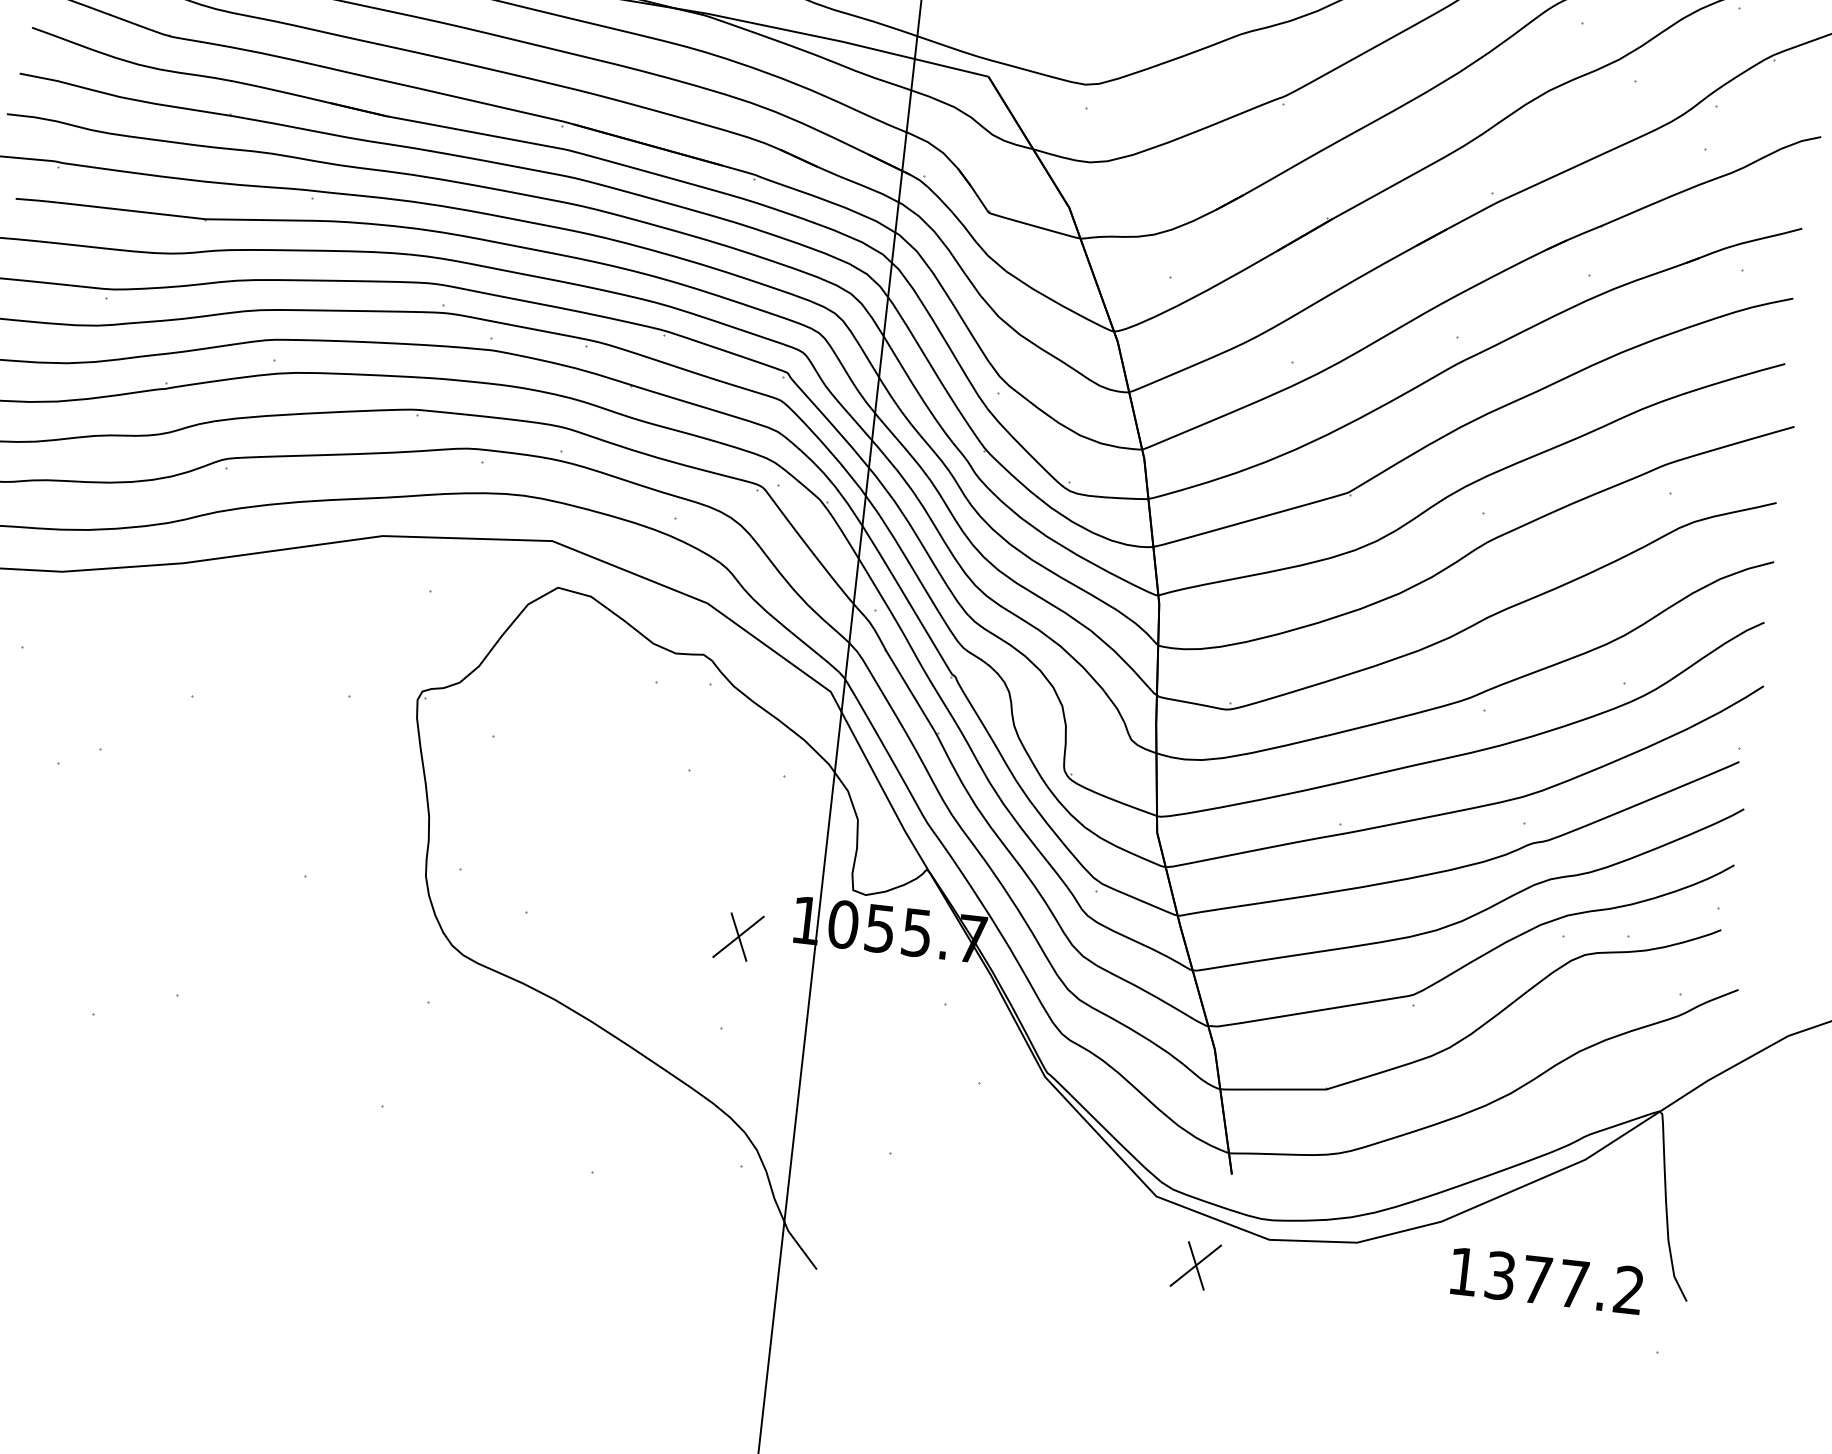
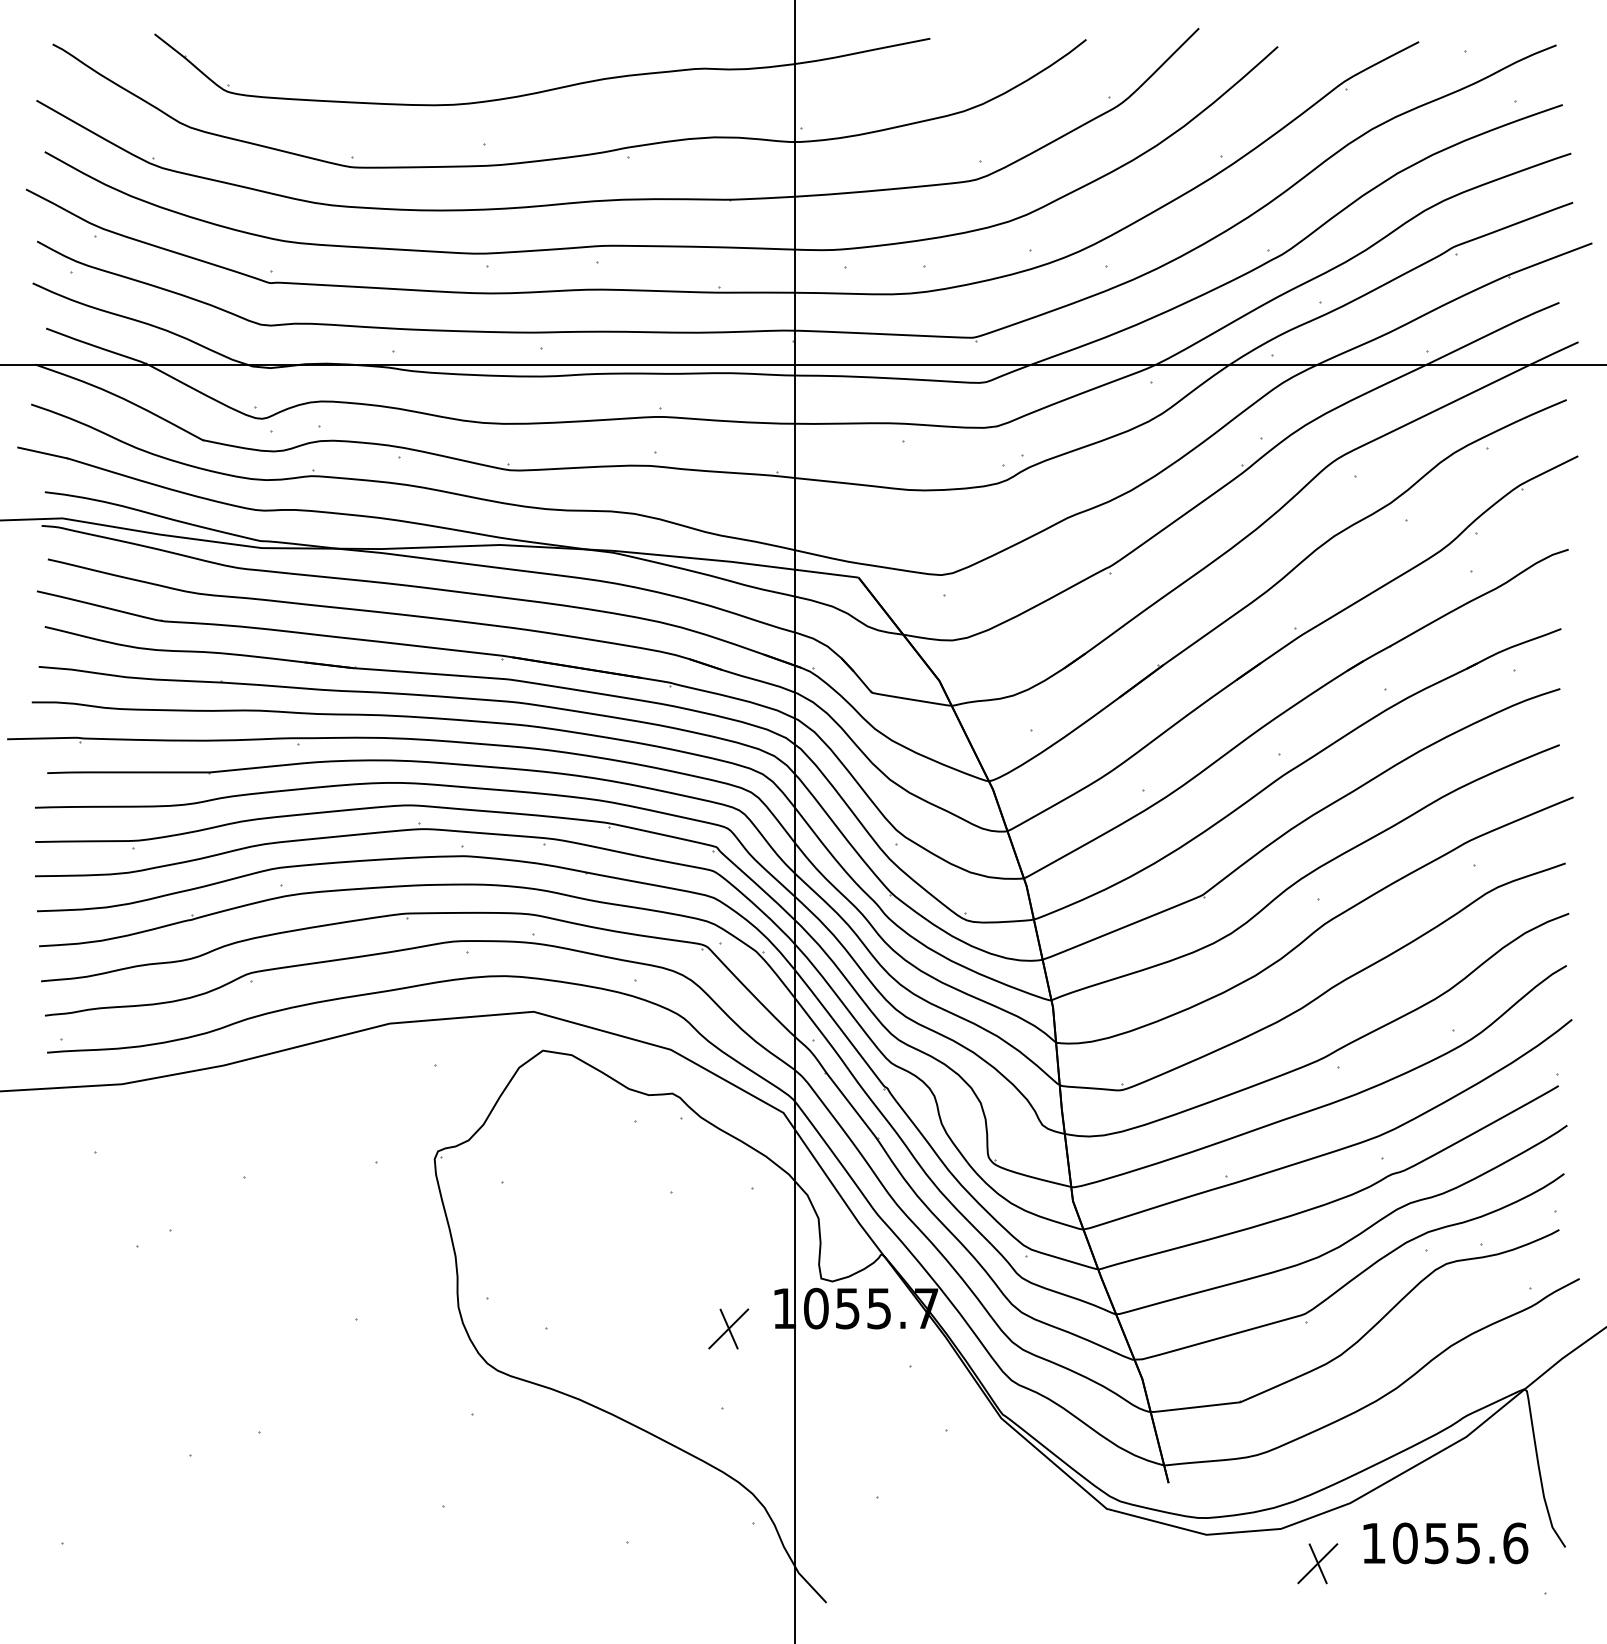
part: (1195, 1265) -> (1317, 1563), moved
text: (1564, 1283) -> (1460, 1543), 1377.2 -> 1055.6

